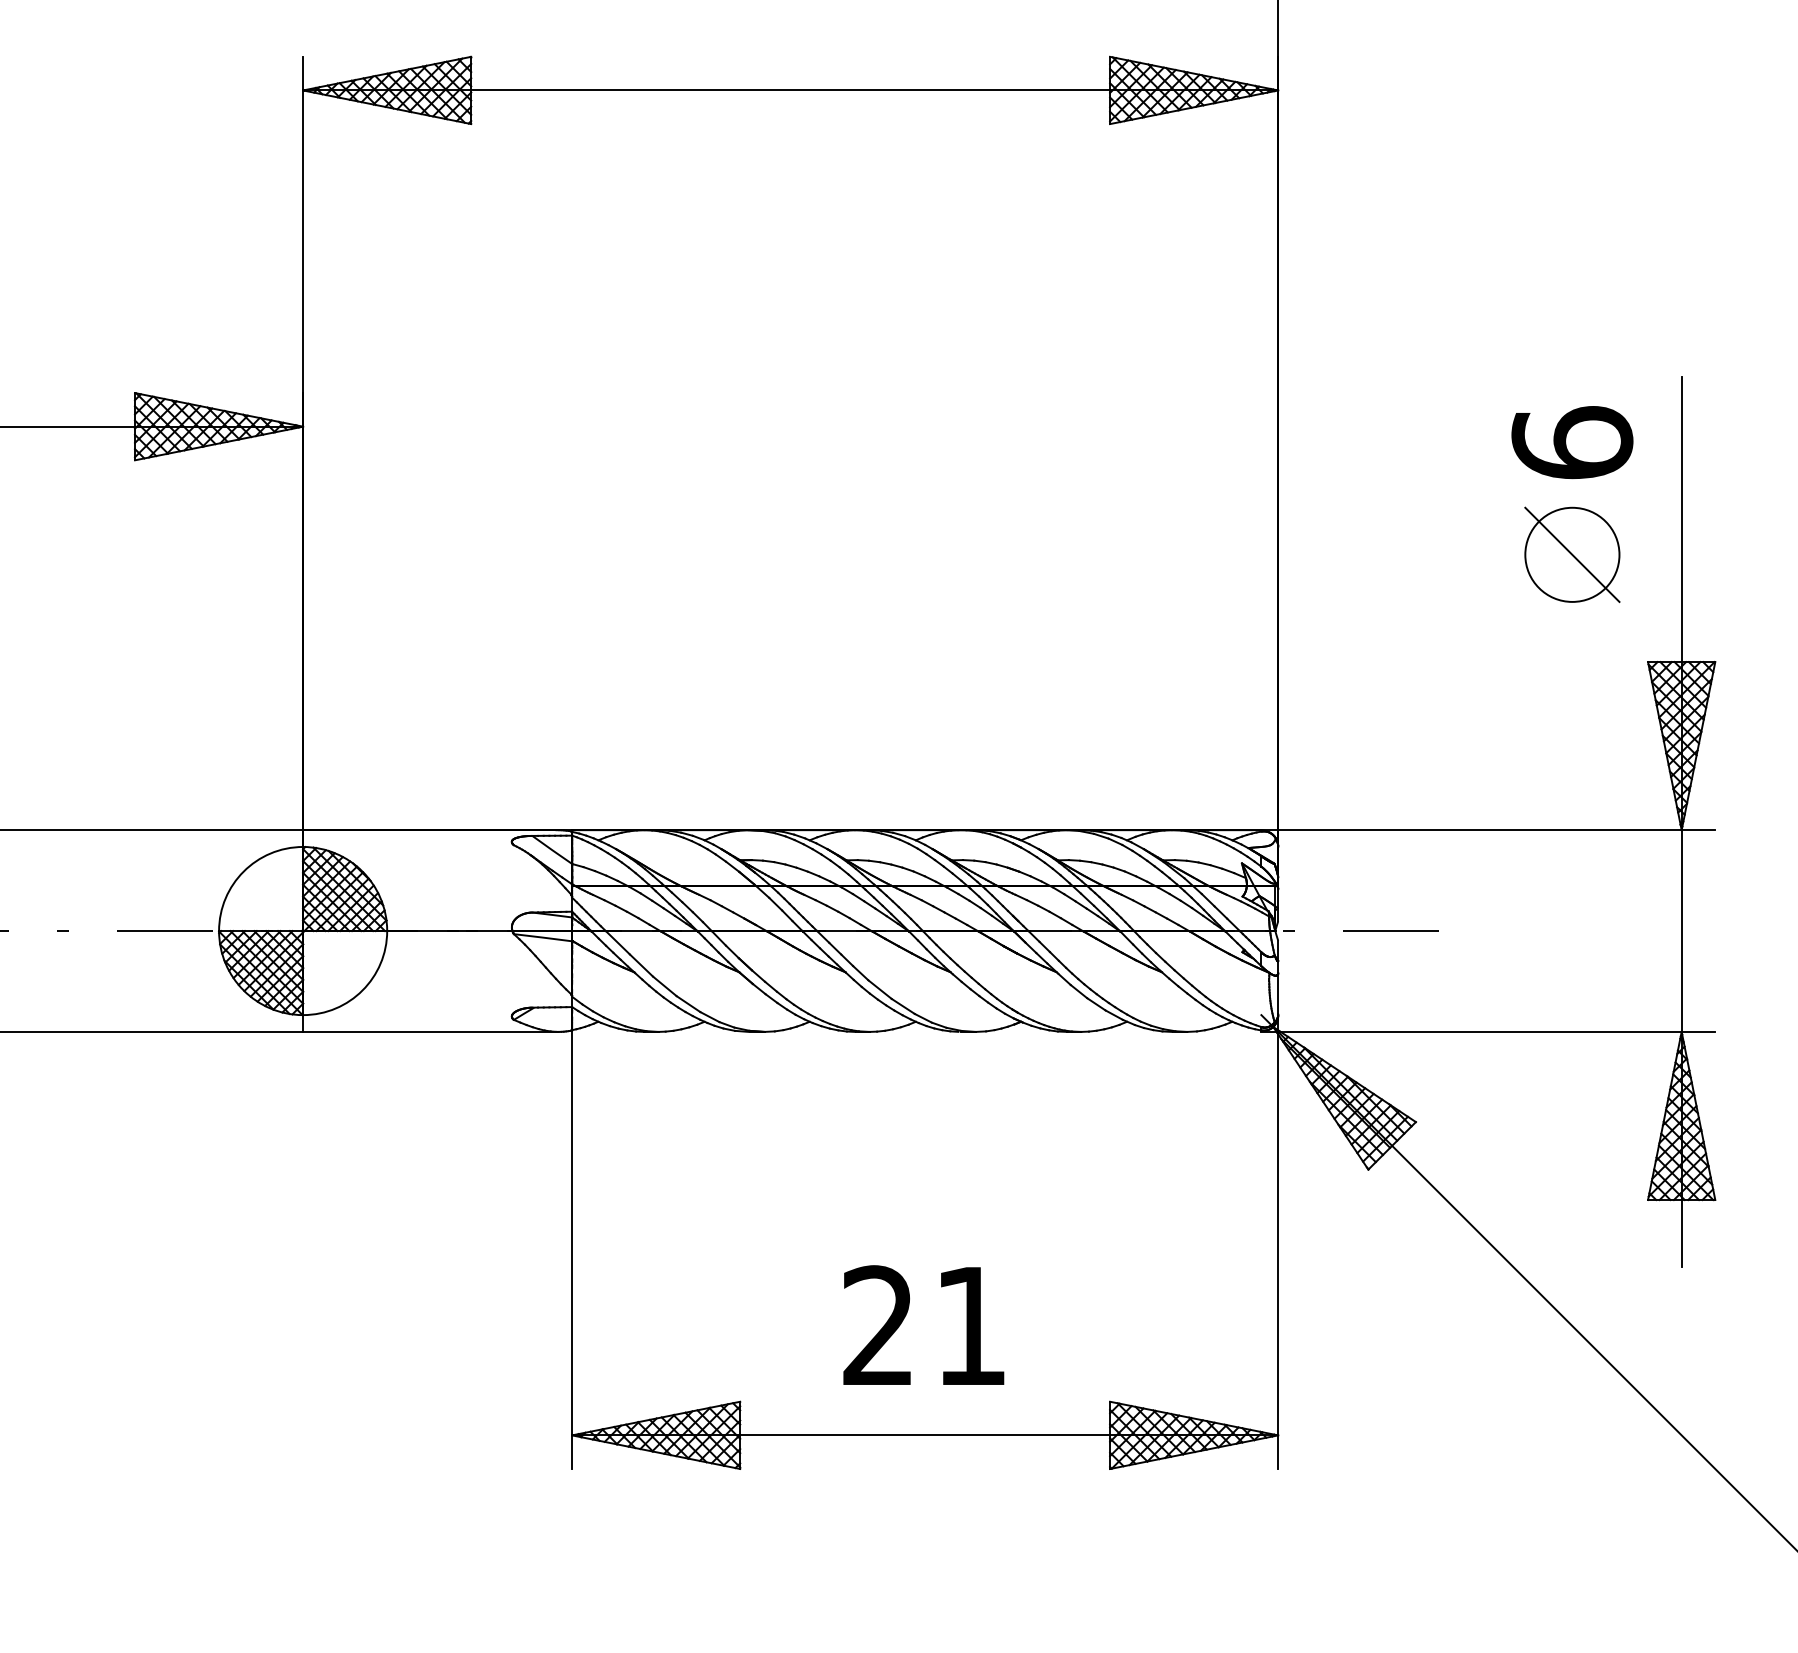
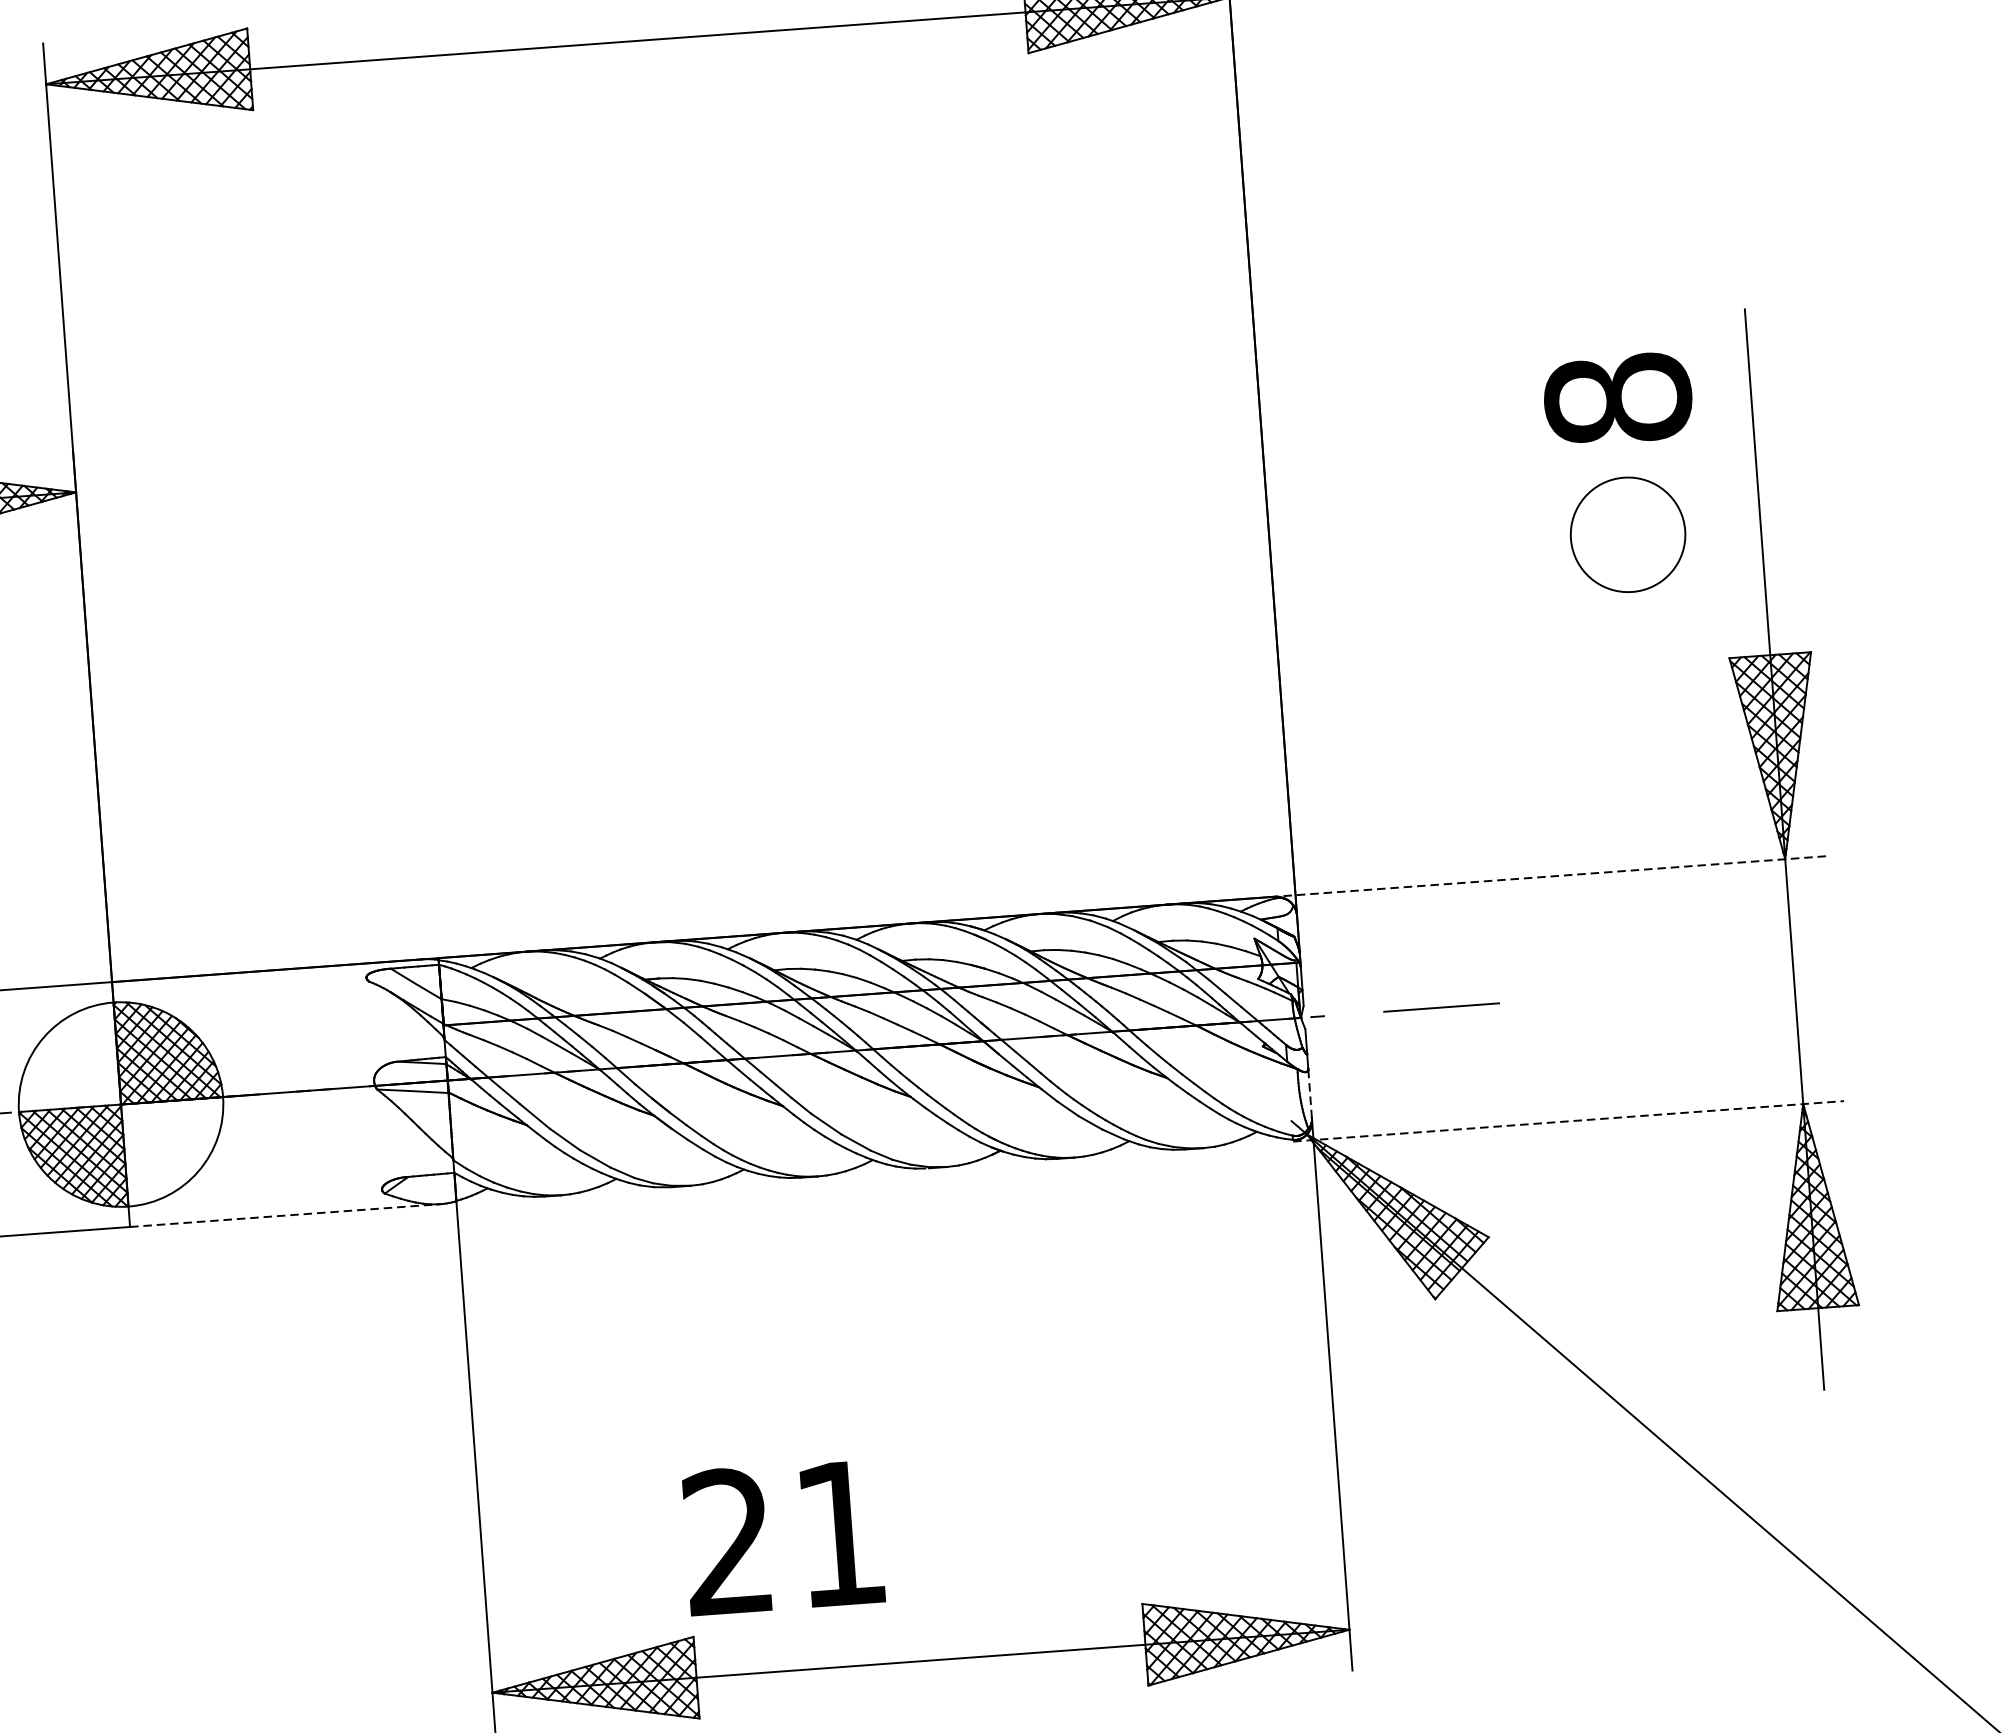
text: (1572, 442) -> (1618, 398), 6 -> 8
line: (1572, 554) -> (1628, 534), removed
line: (1488, 830) -> (1550, 876), solid -> dashed
line: (1278, 994) -> (1310, 1094), solid -> dashed
line: (430, 1031) -> (284, 1215), solid -> dashed
line: (1488, 1031) -> (1568, 1120), solid -> dashed
text: (923, 1324) -> (782, 1536), moved

